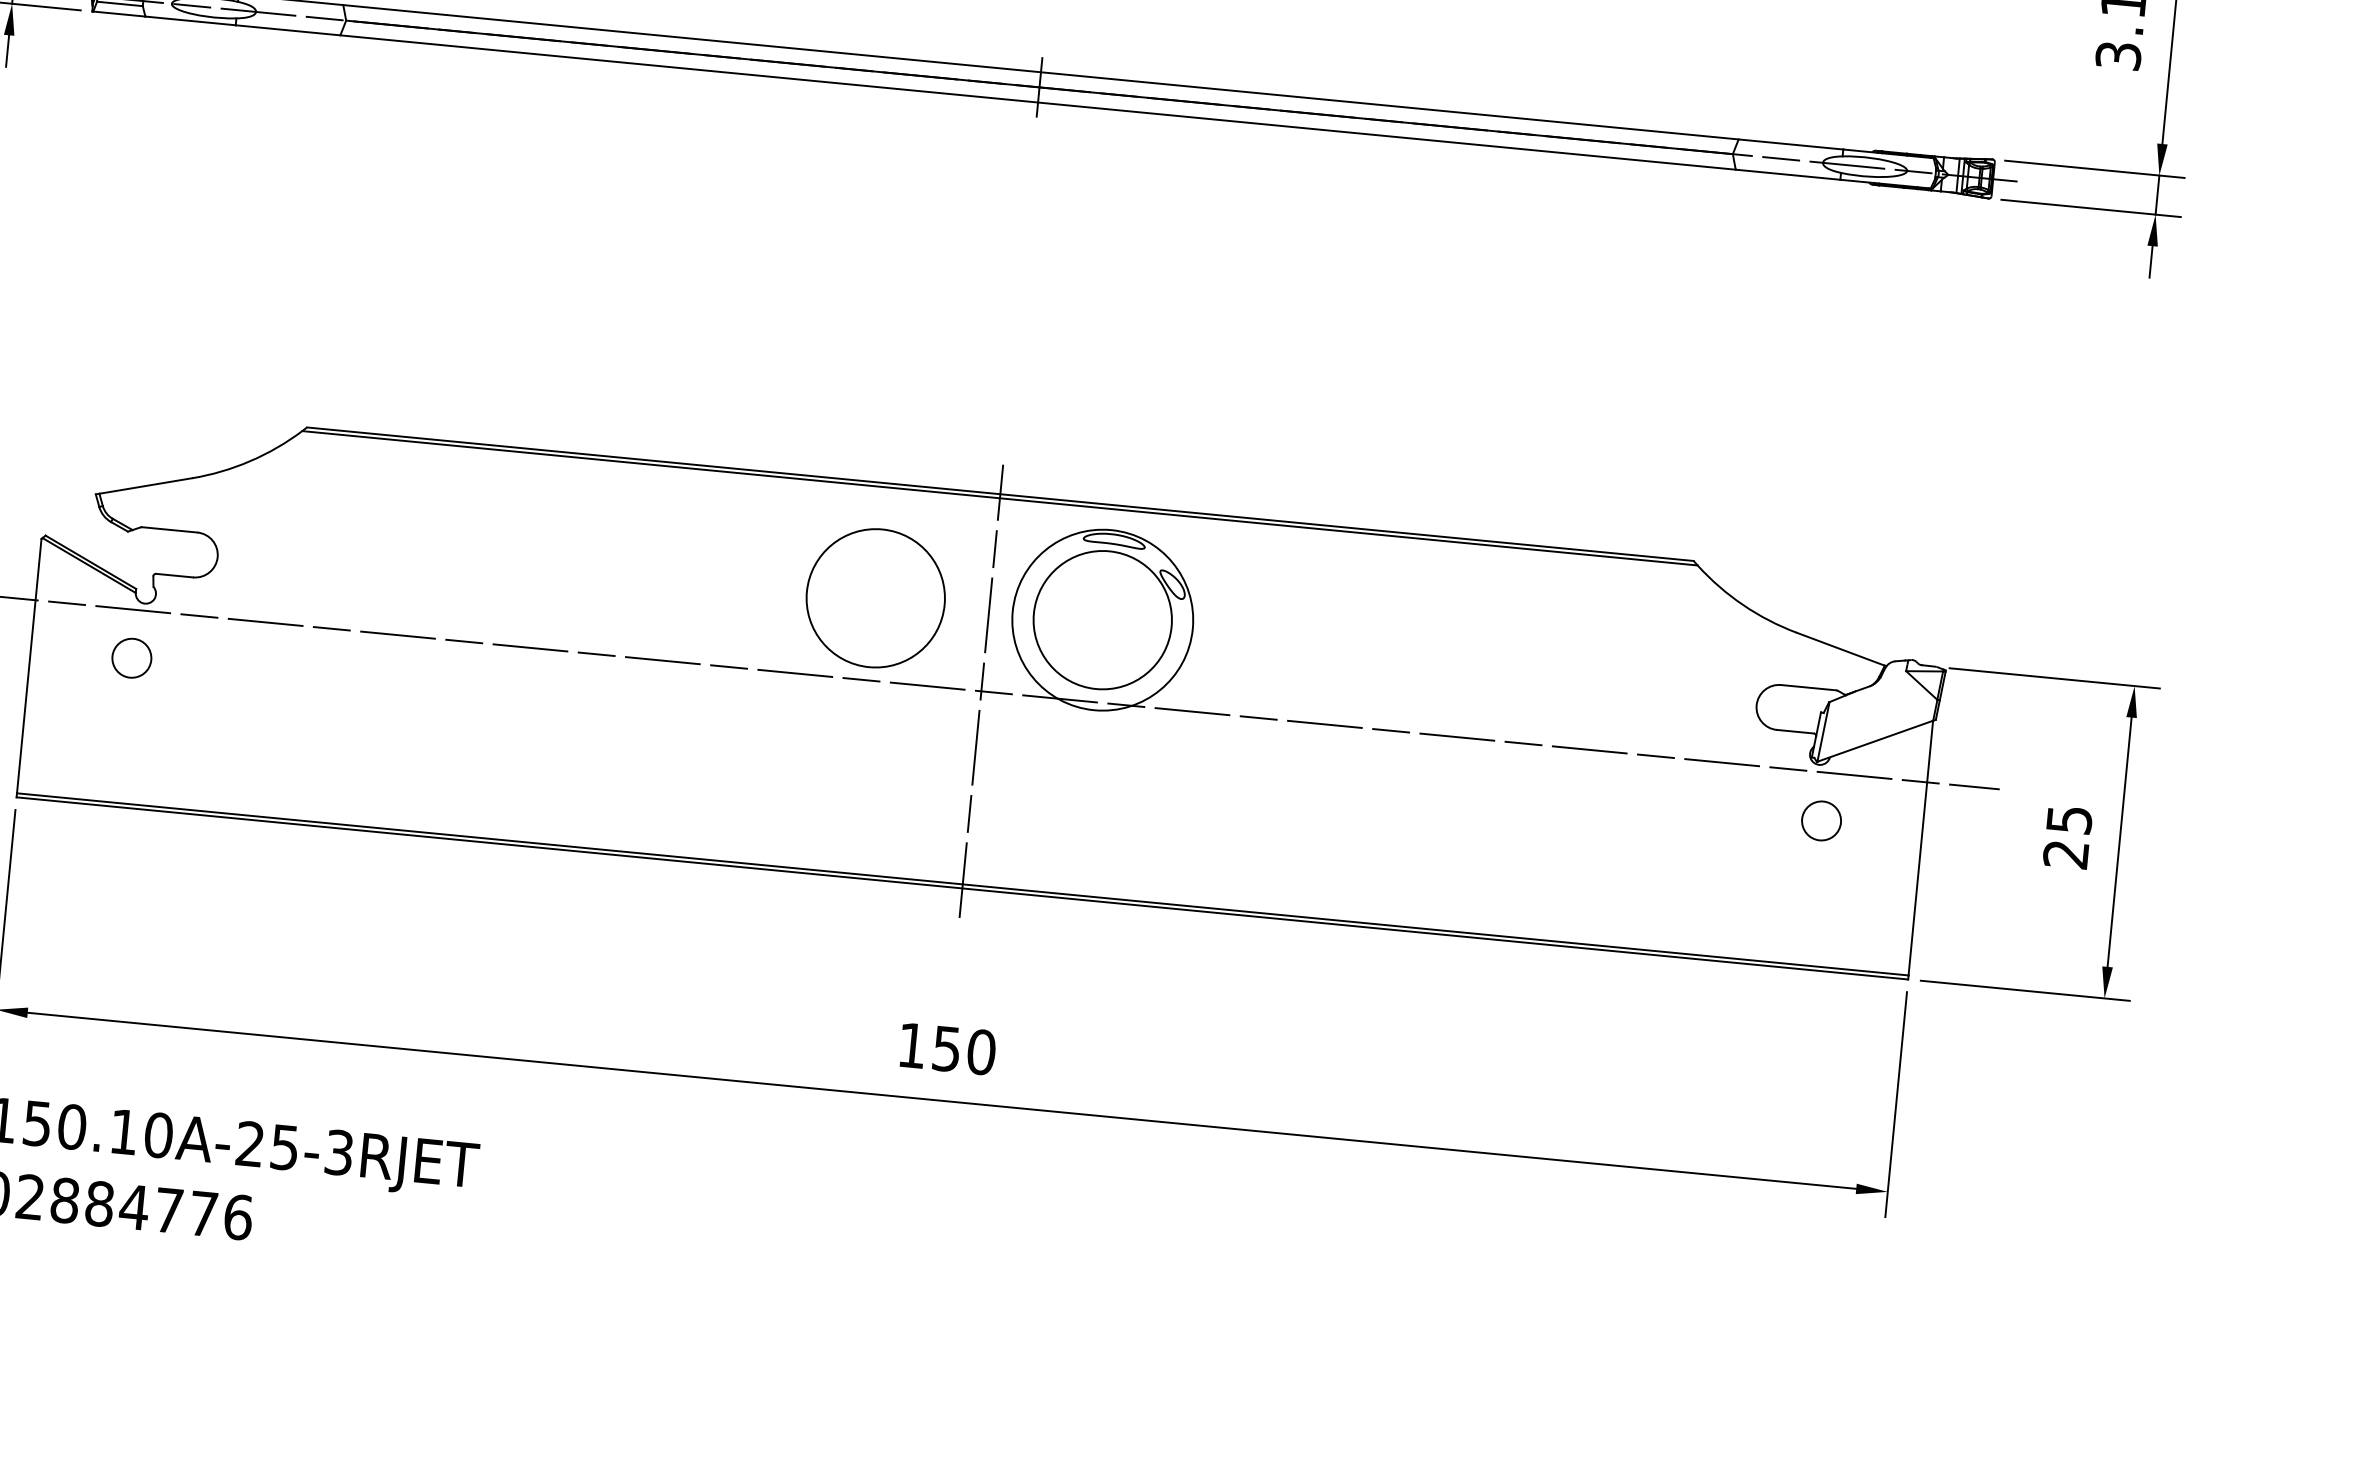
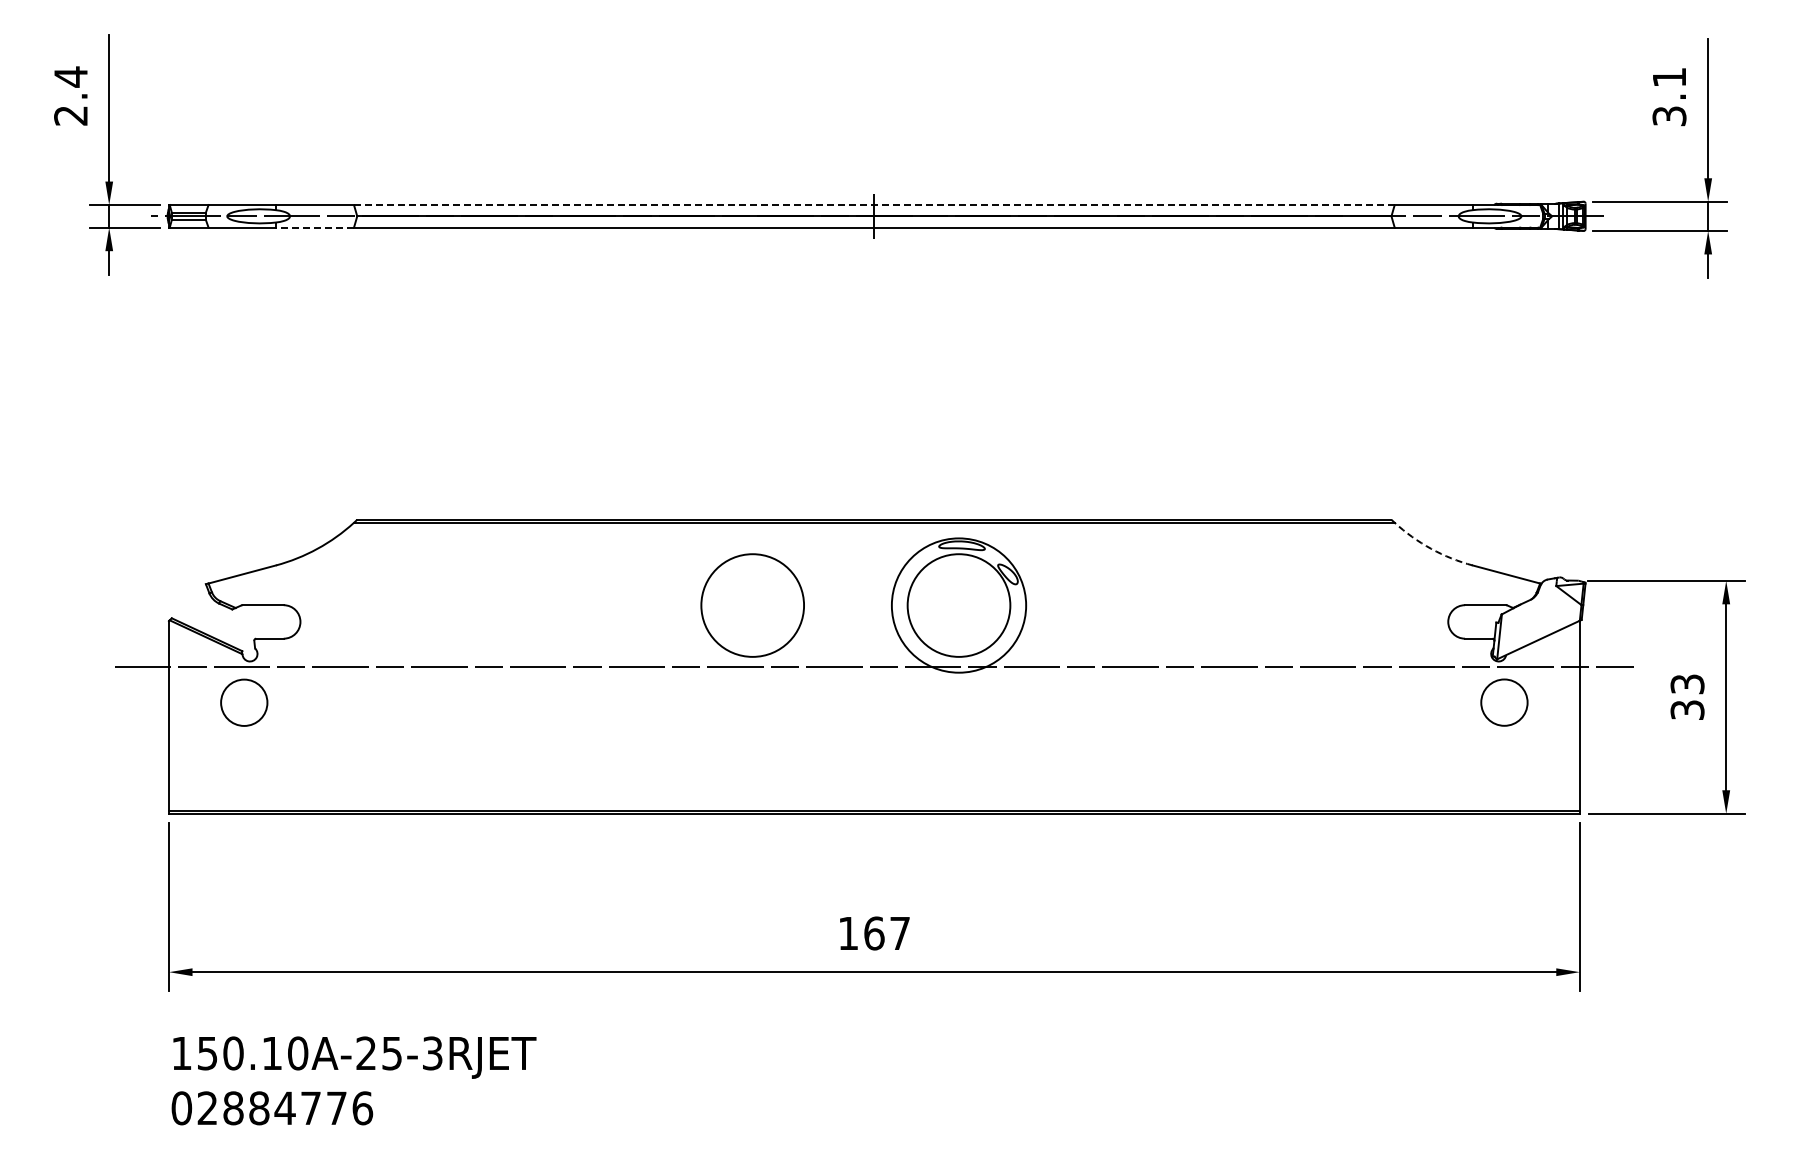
line: (287, 30) -> (314, 227), solid -> dashed
line: (1041, 72) -> (874, 205), solid -> dashed
circle: (875, 598) -> (752, 605), moved
arc: (1743, 604) -> (1431, 548), solid -> dashed
circle: (130, 657) -> (243, 702), size x1.6
line: (981, 690) -> (874, 666), removed
circle: (1821, 820) -> (1504, 702), size x1.6
text: (2067, 837) -> (1687, 697), 25 -> 33
text: (964, 1050) -> (887, 933), 150 -> 167

